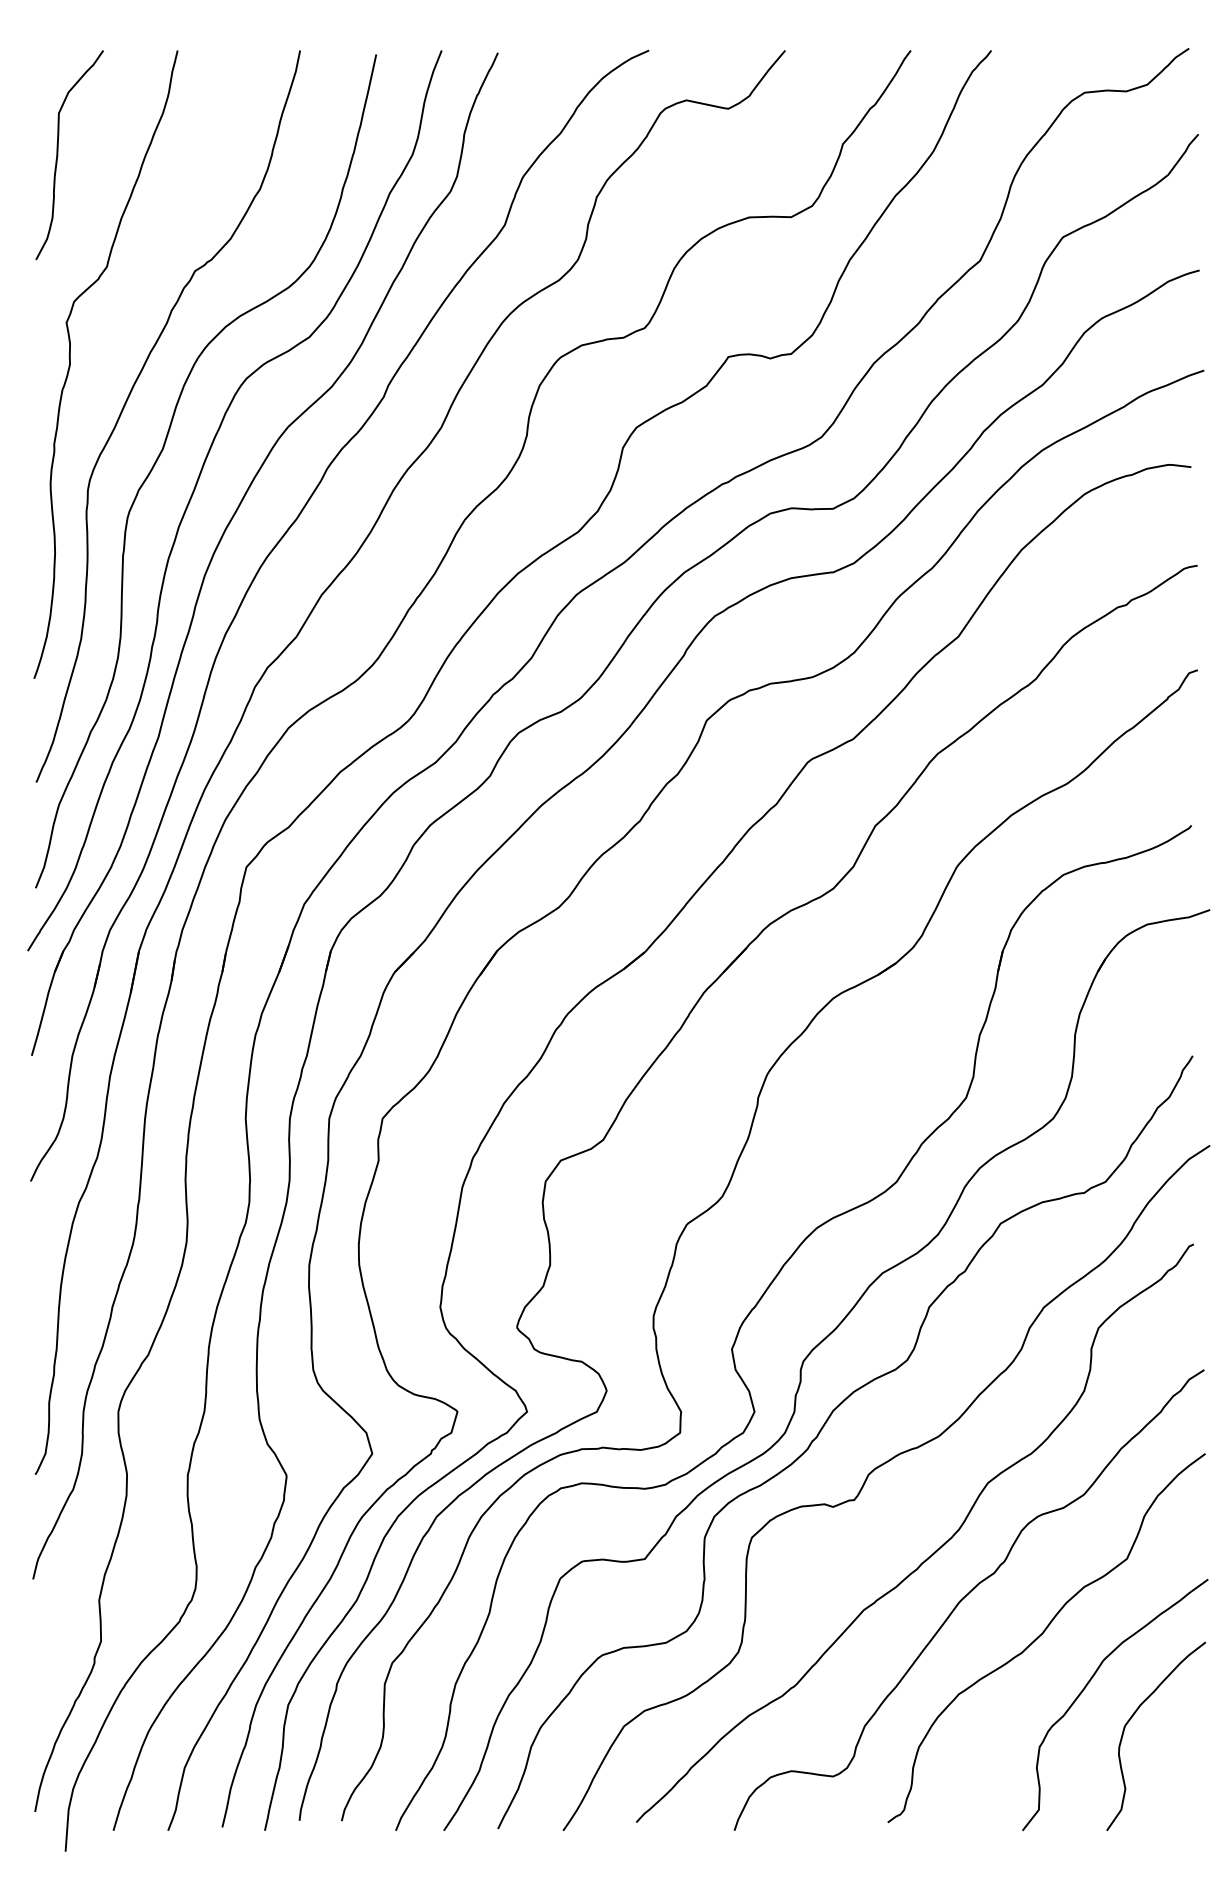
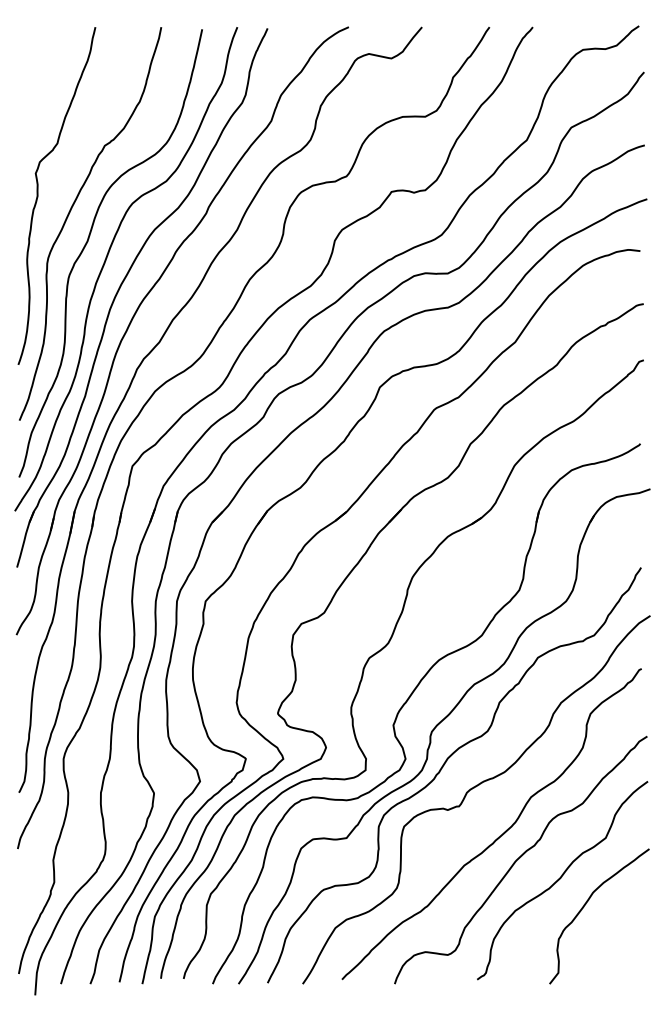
curve: (58, 153) -> (31, 82), removed
curve: (1133, 1717) -> (609, 923), removed

